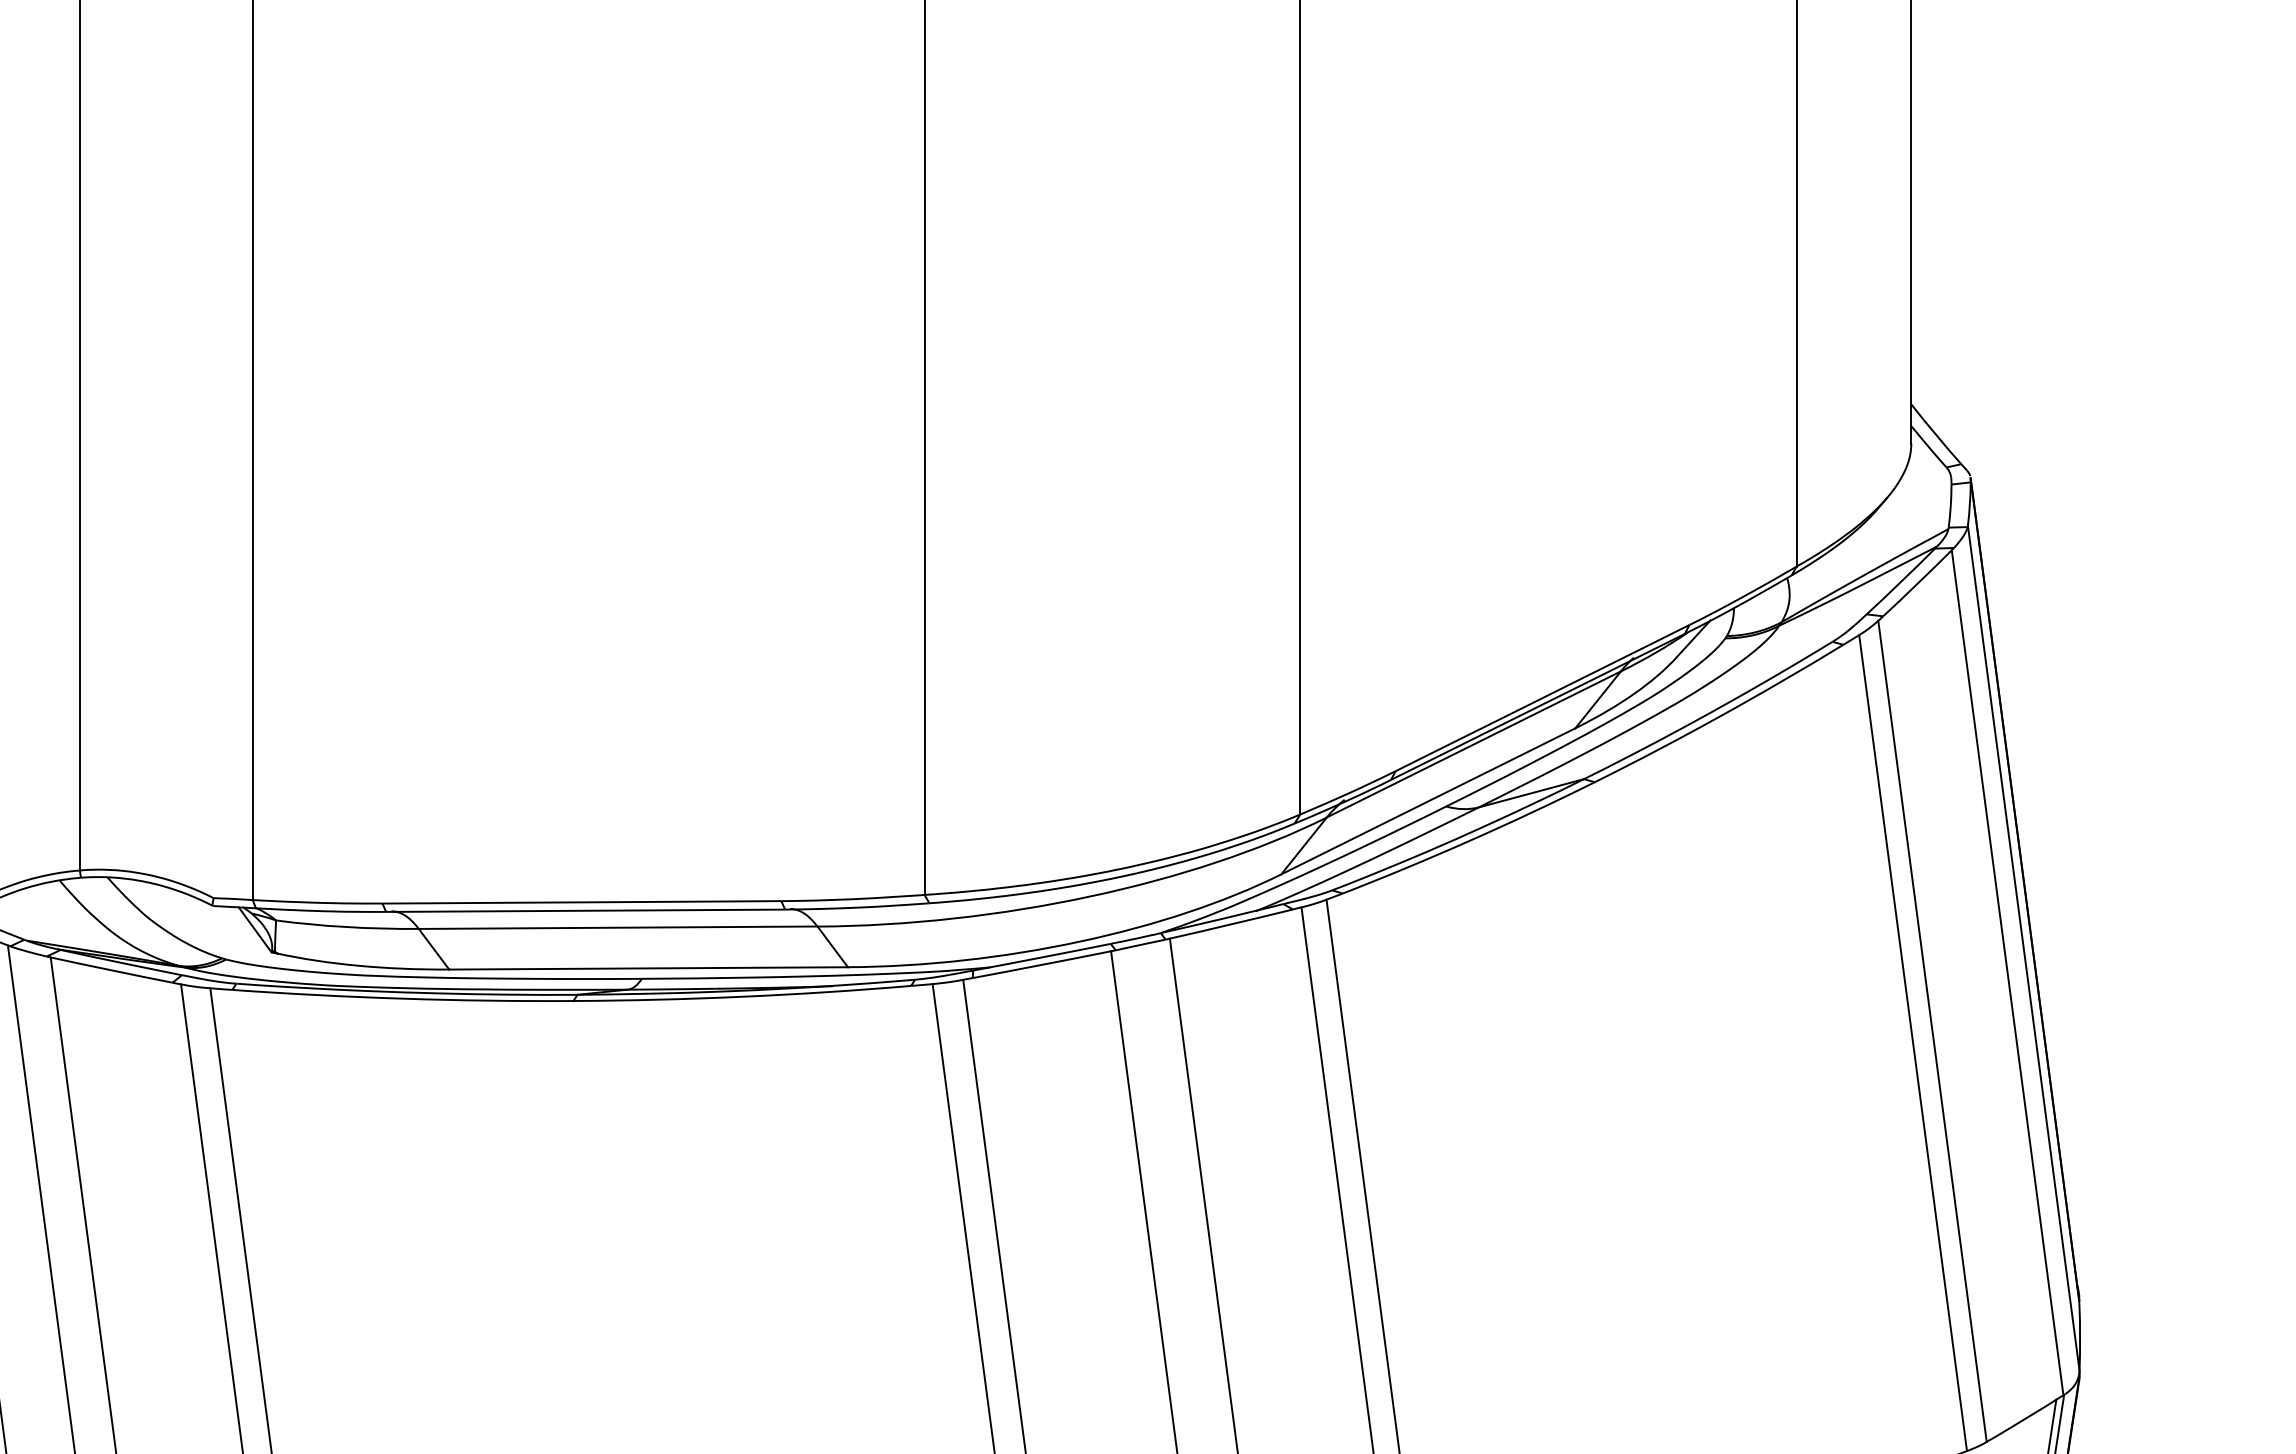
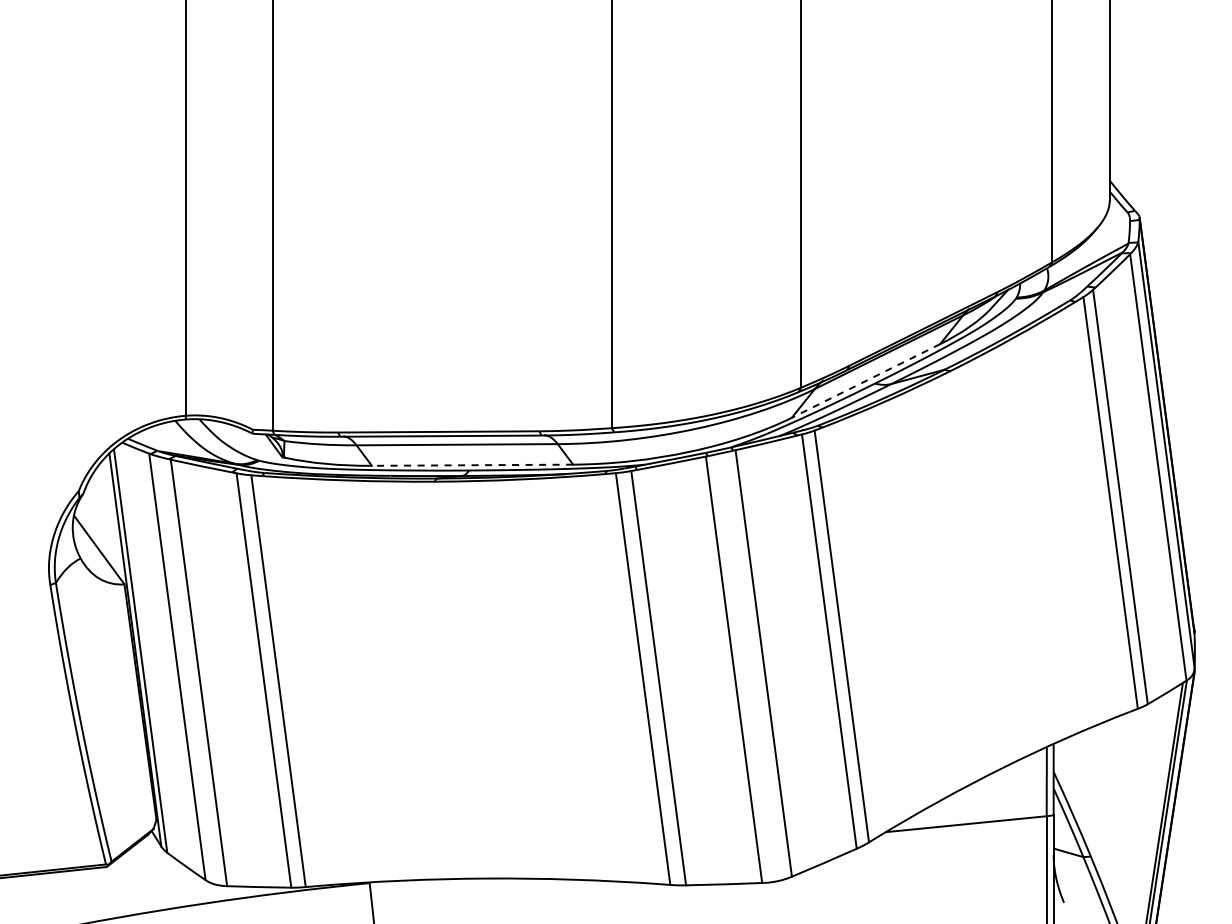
line: (1429, 800) -> (866, 380), solid -> dashed
line: (648, 968) -> (472, 465), solid -> dashed

